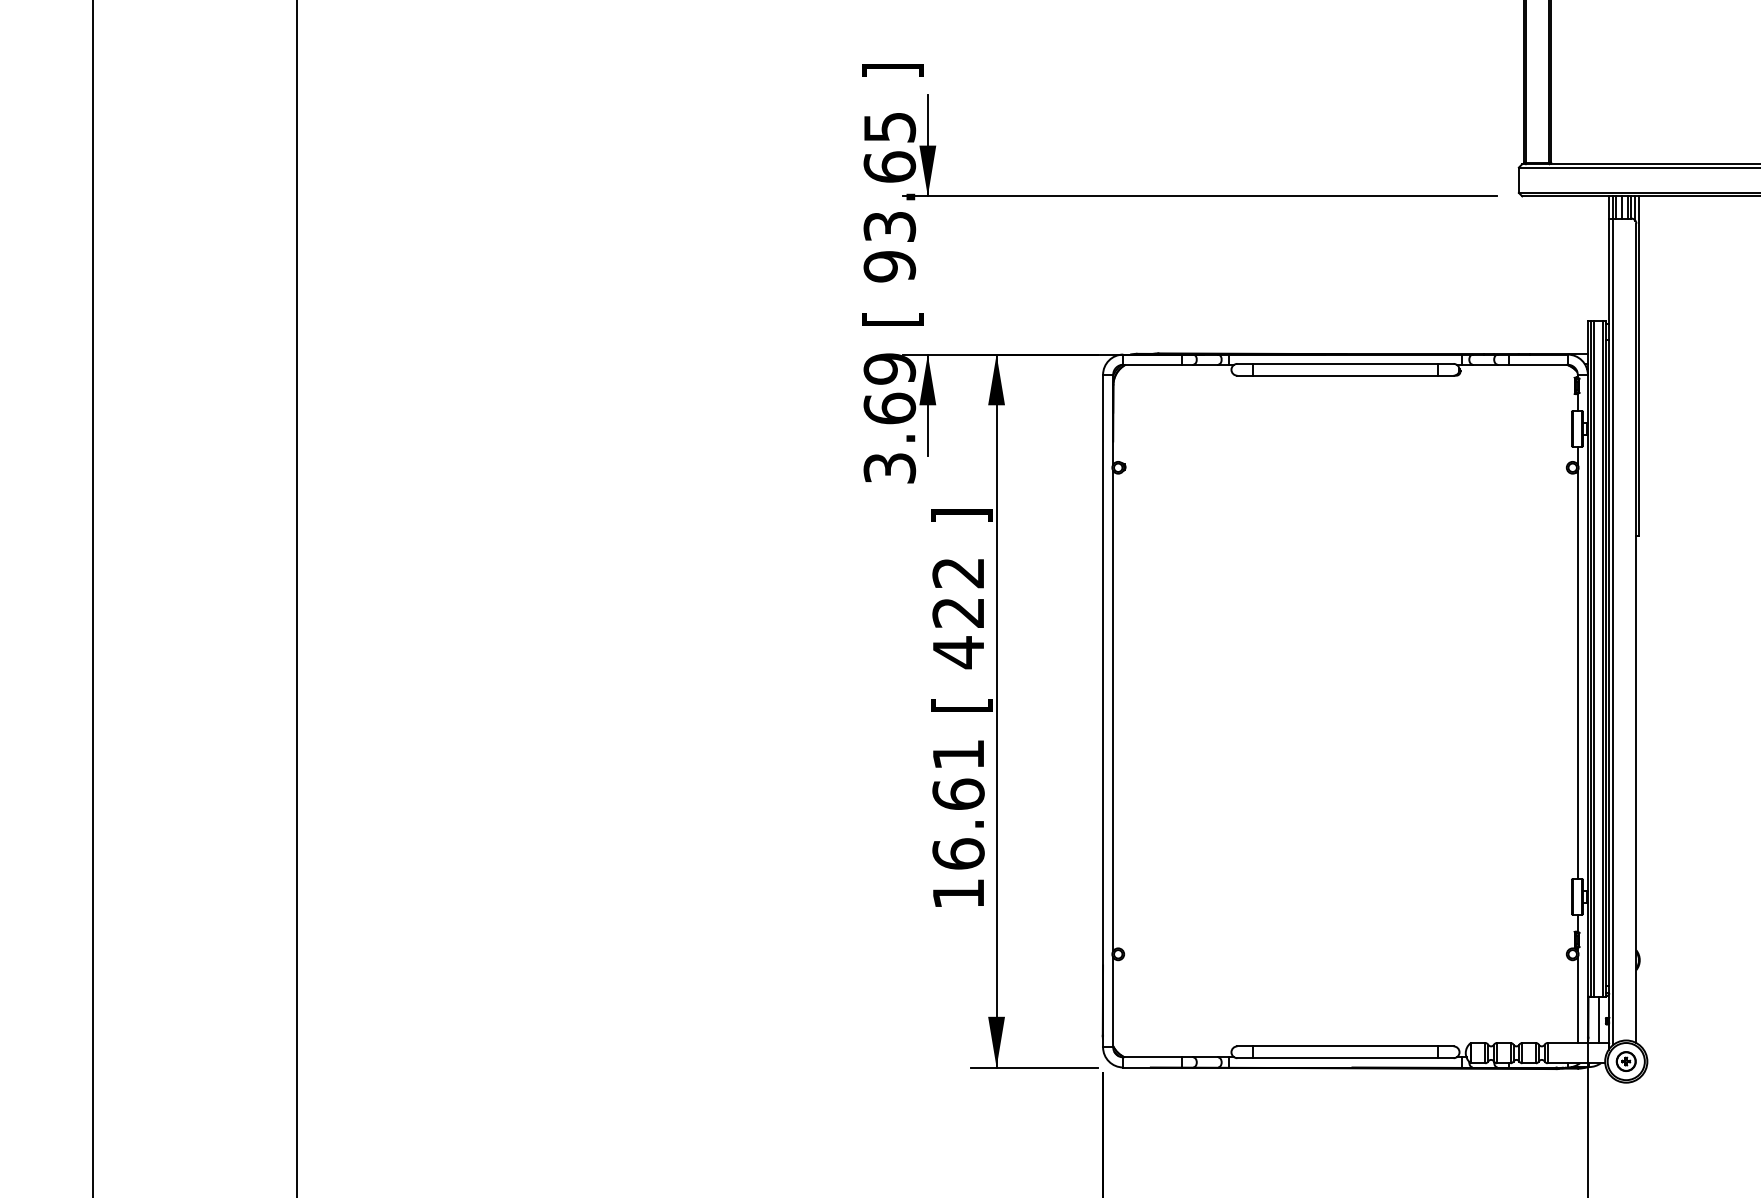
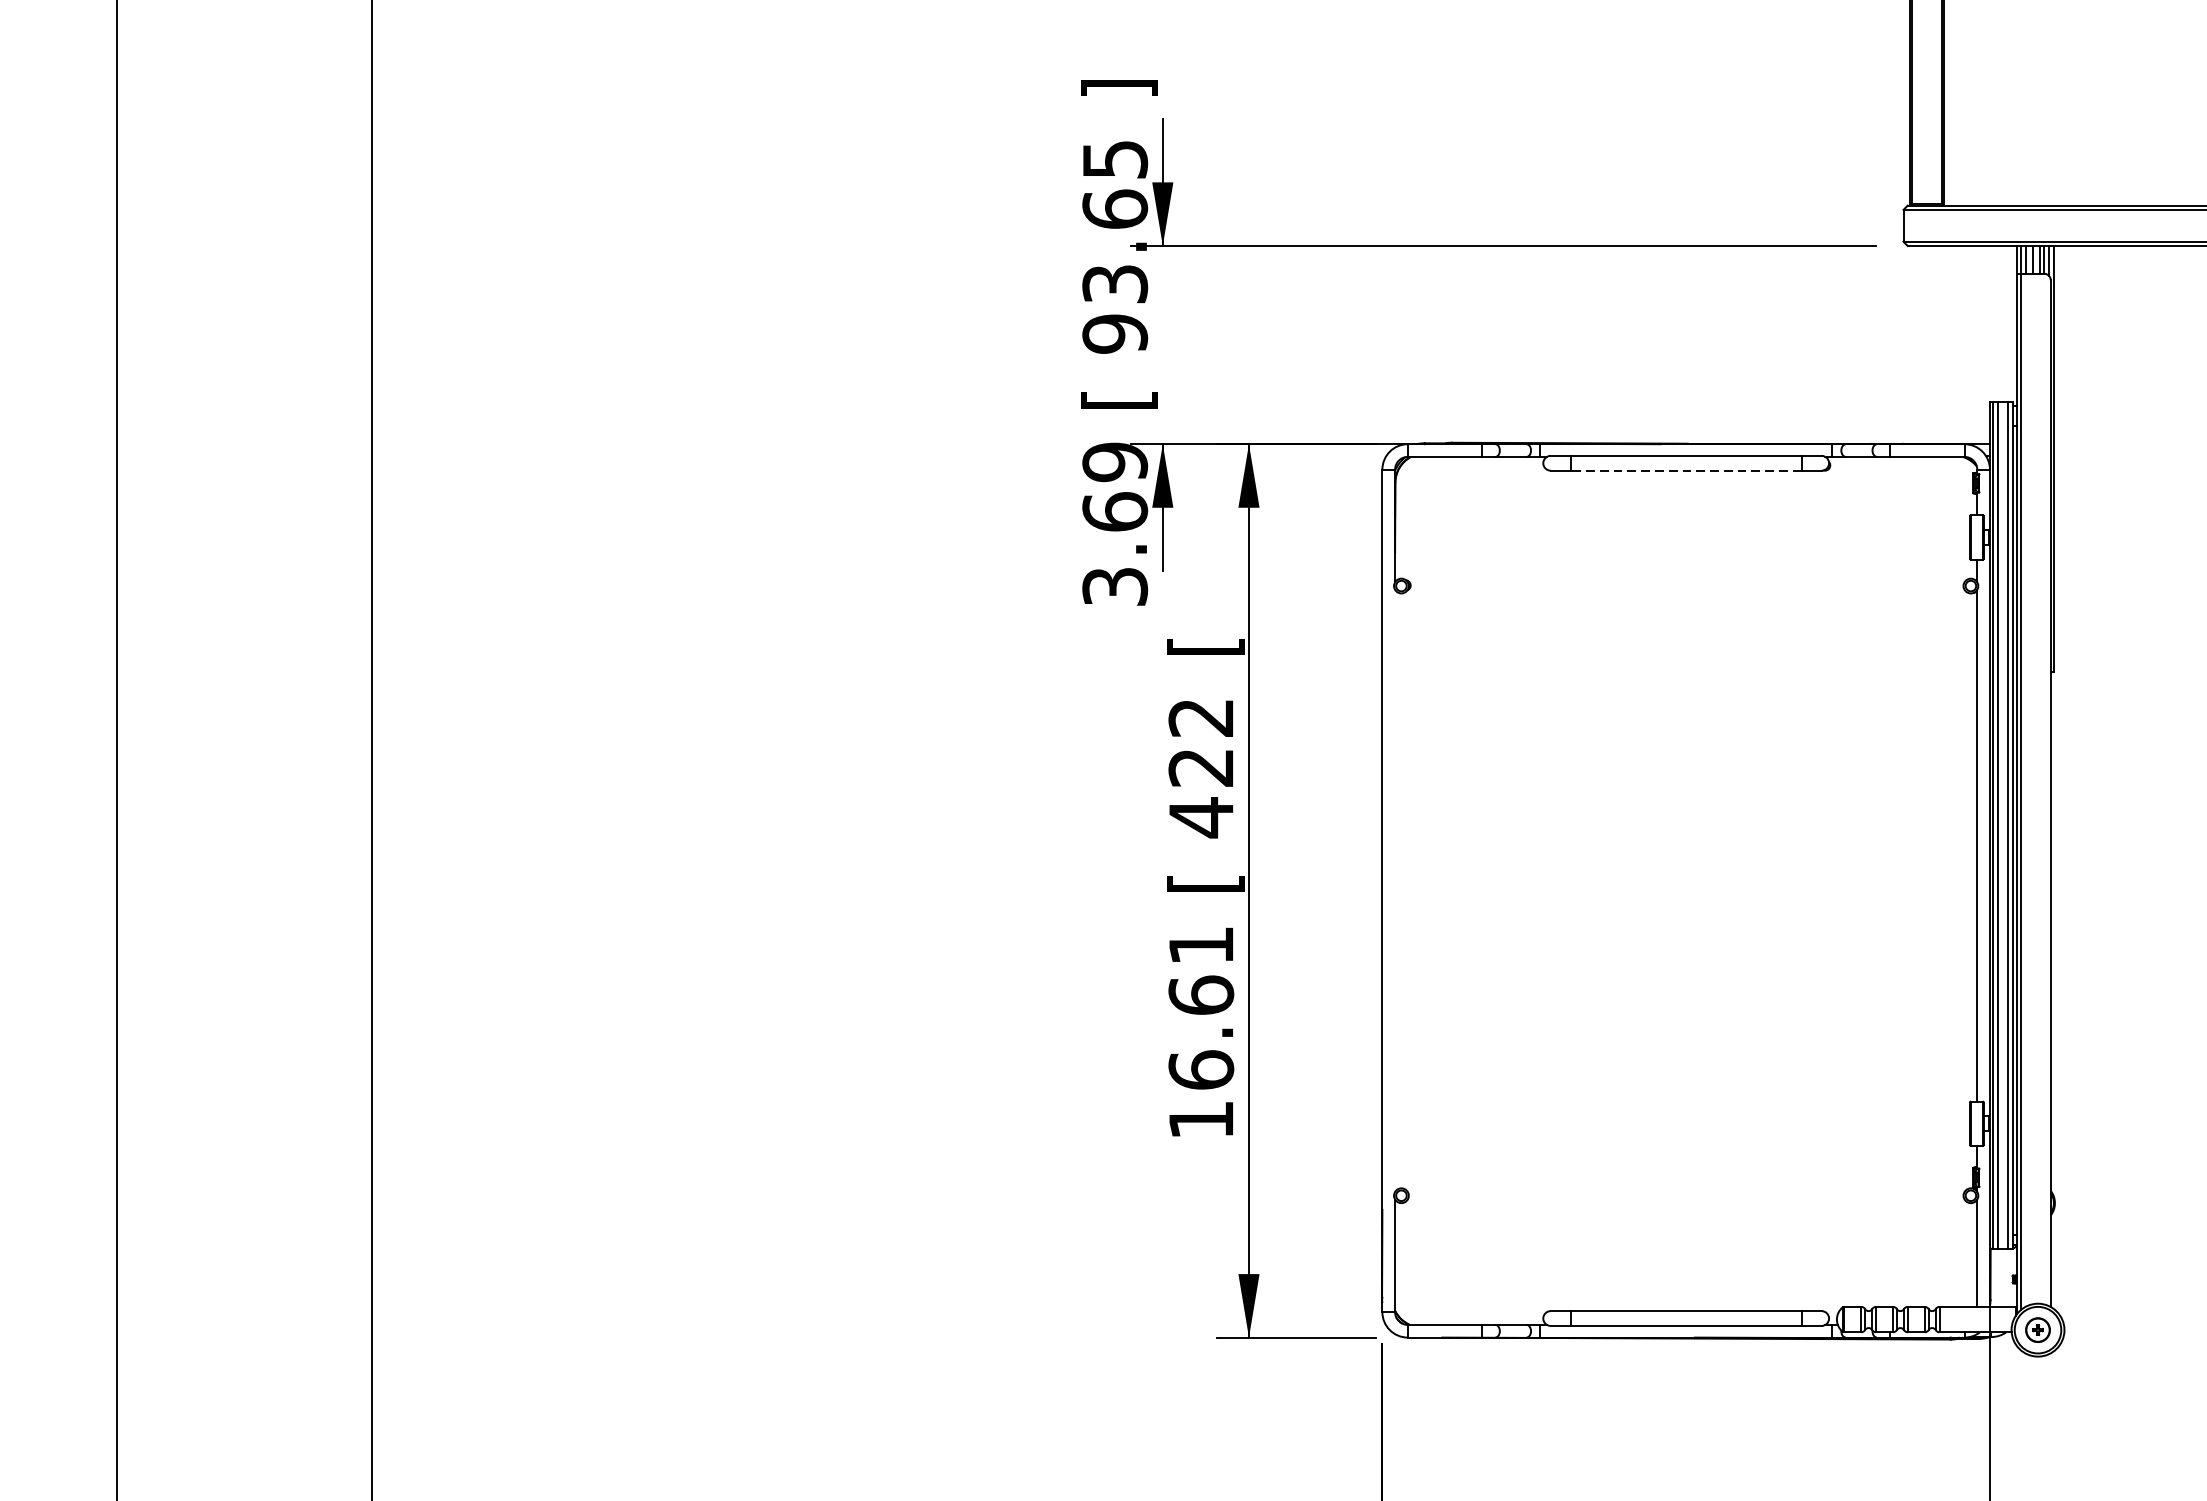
line: (1344, 375) -> (1684, 470), solid -> dashed
text: (961, 515) -> (1205, 645), ] -> [
line: (1113, 710) -> (1395, 890), removed
line: (1599, 1019) -> (2004, 1277), removed

